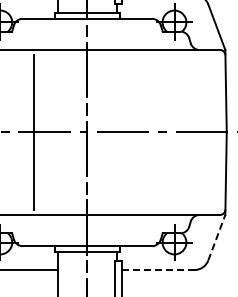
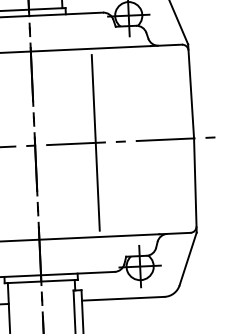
line: (140, 132) -> (95, 142), added
line: (216, 237) -> (187, 258), dashed -> solid
line: (158, 270) -> (123, 299), dashed -> solid

